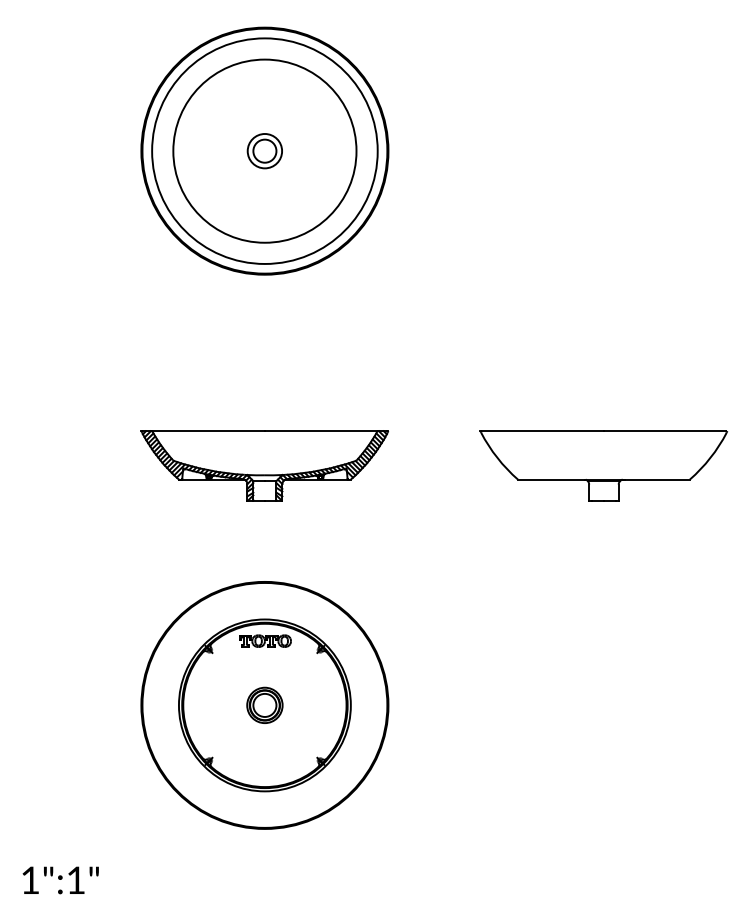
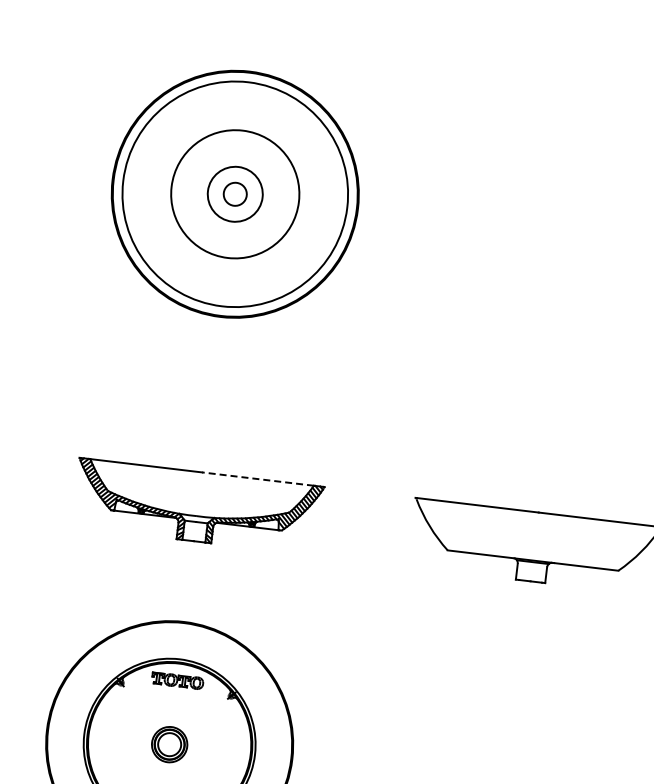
circle: (264, 150) -> (234, 193), size x0.7
circle: (264, 151) -> (234, 194), size x1.6
line: (320, 431) -> (257, 479), solid -> dashed

